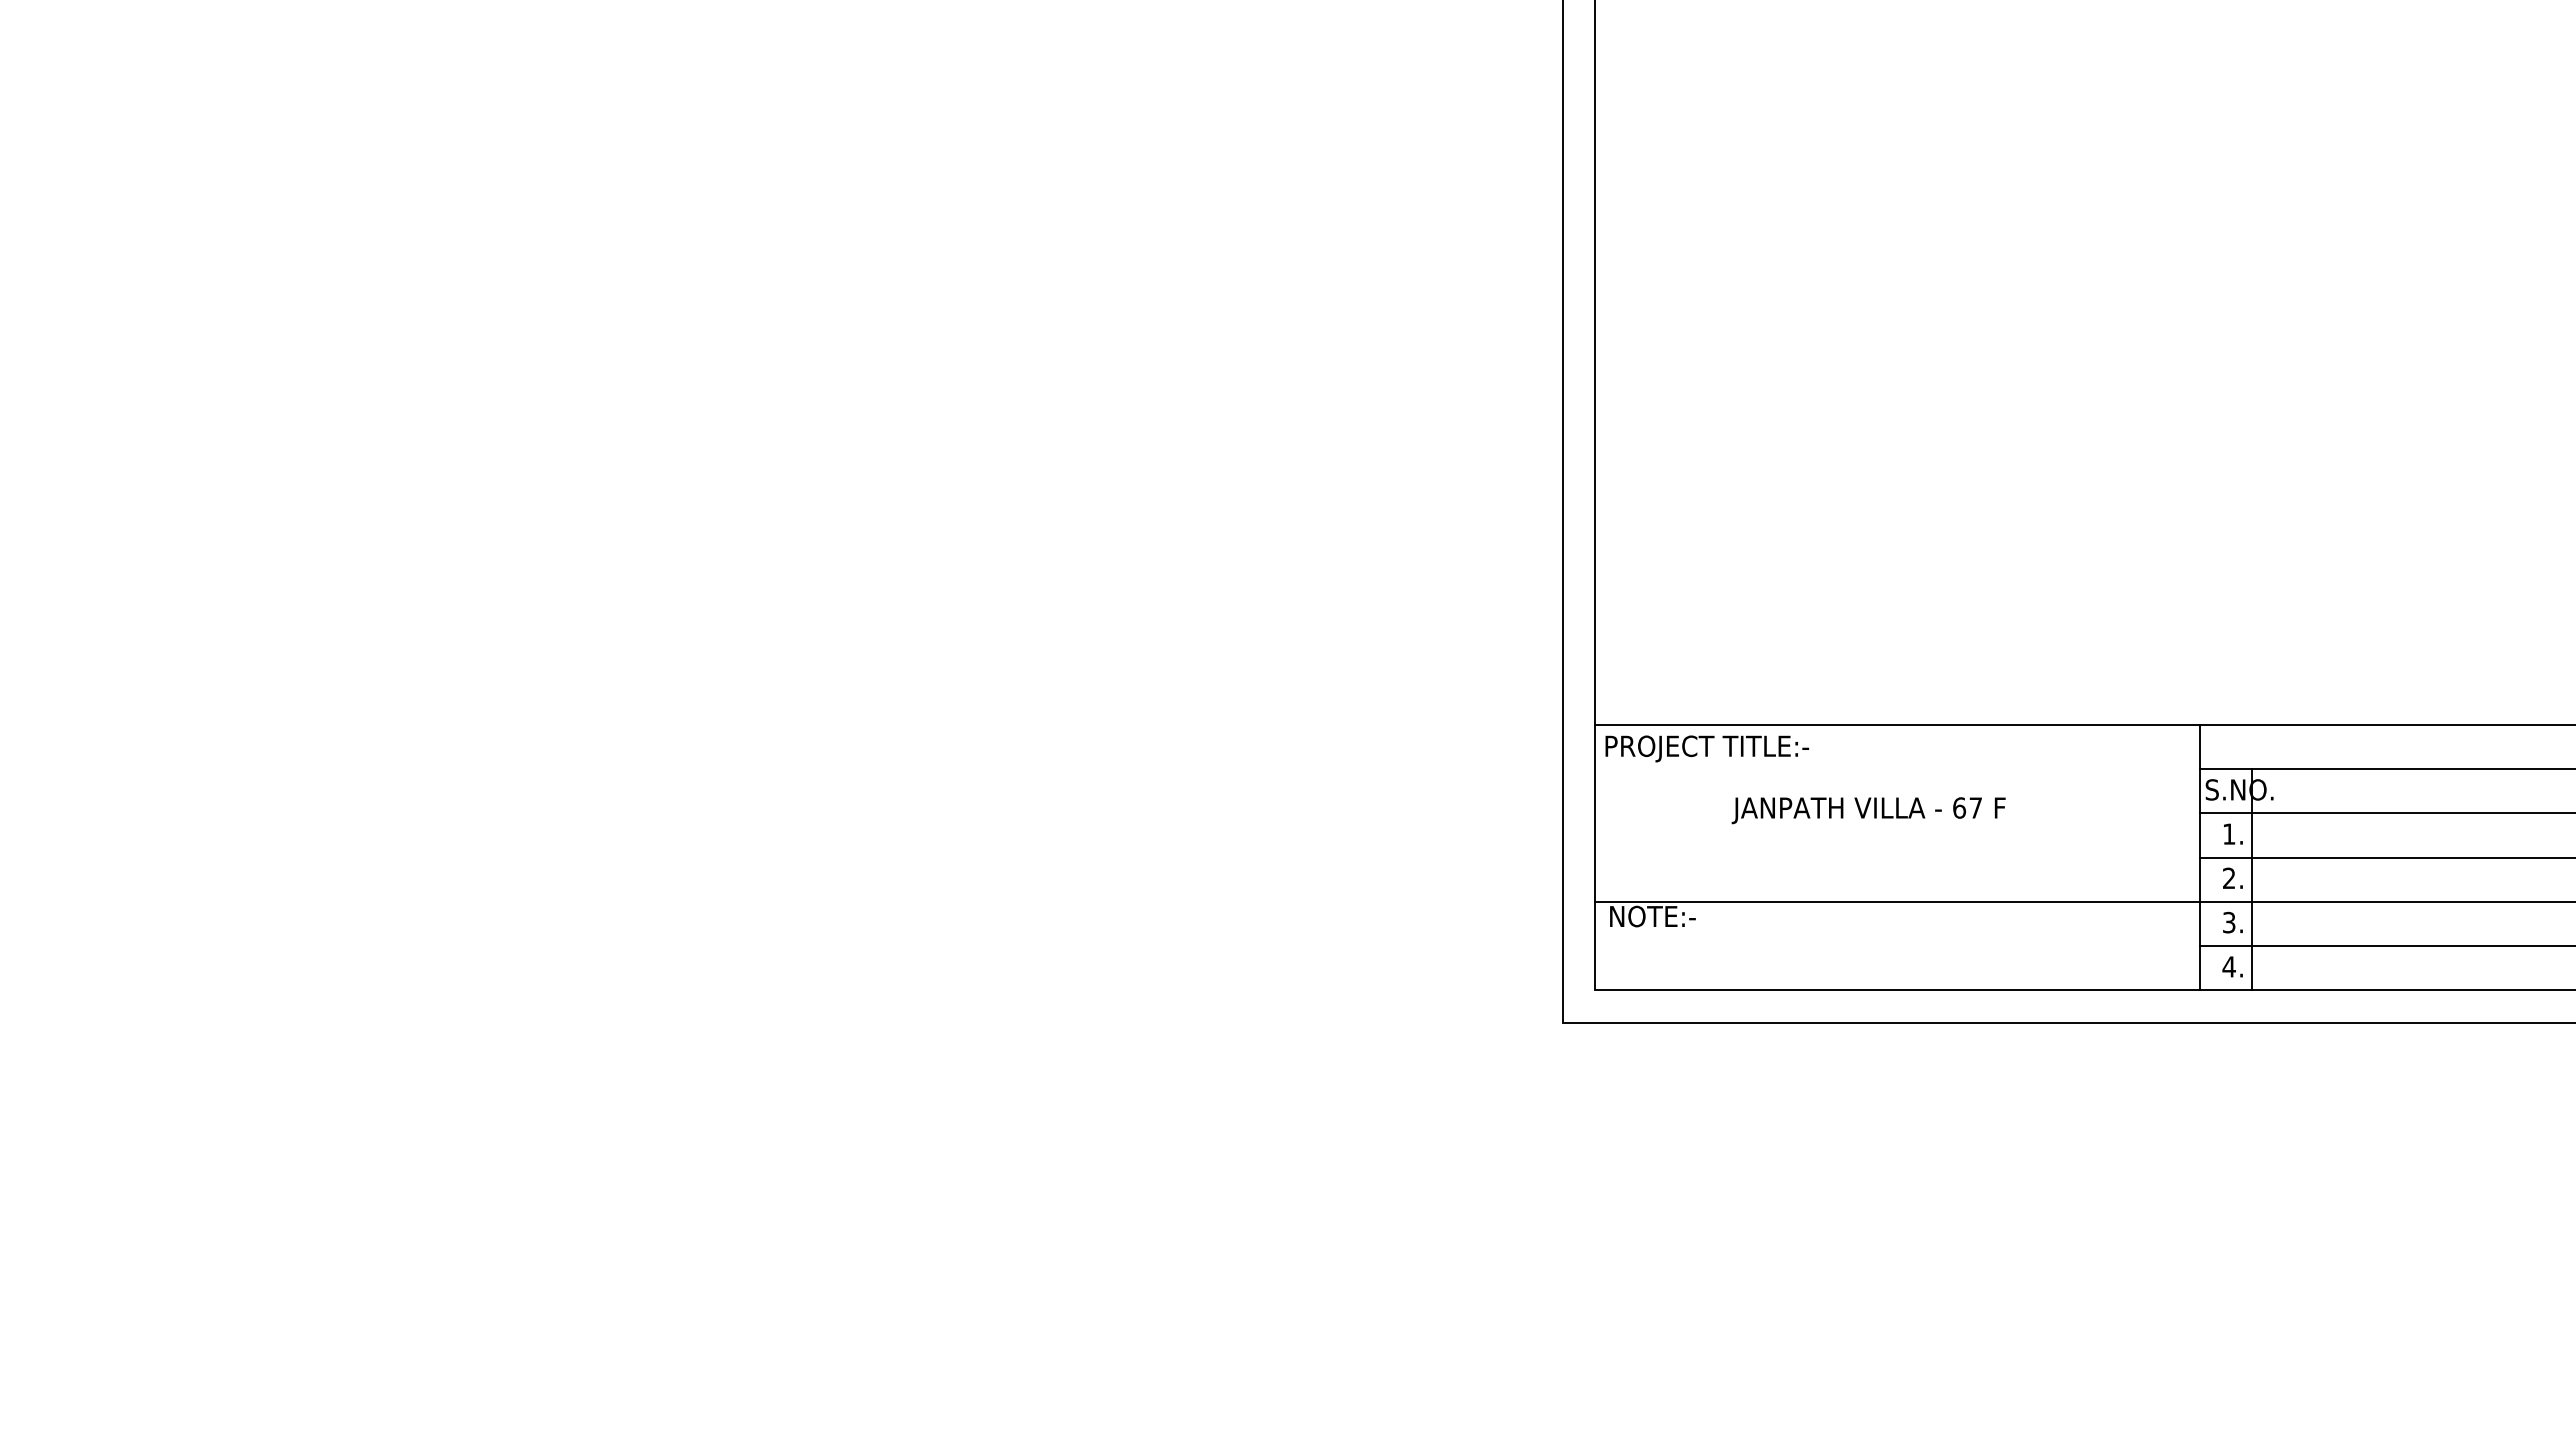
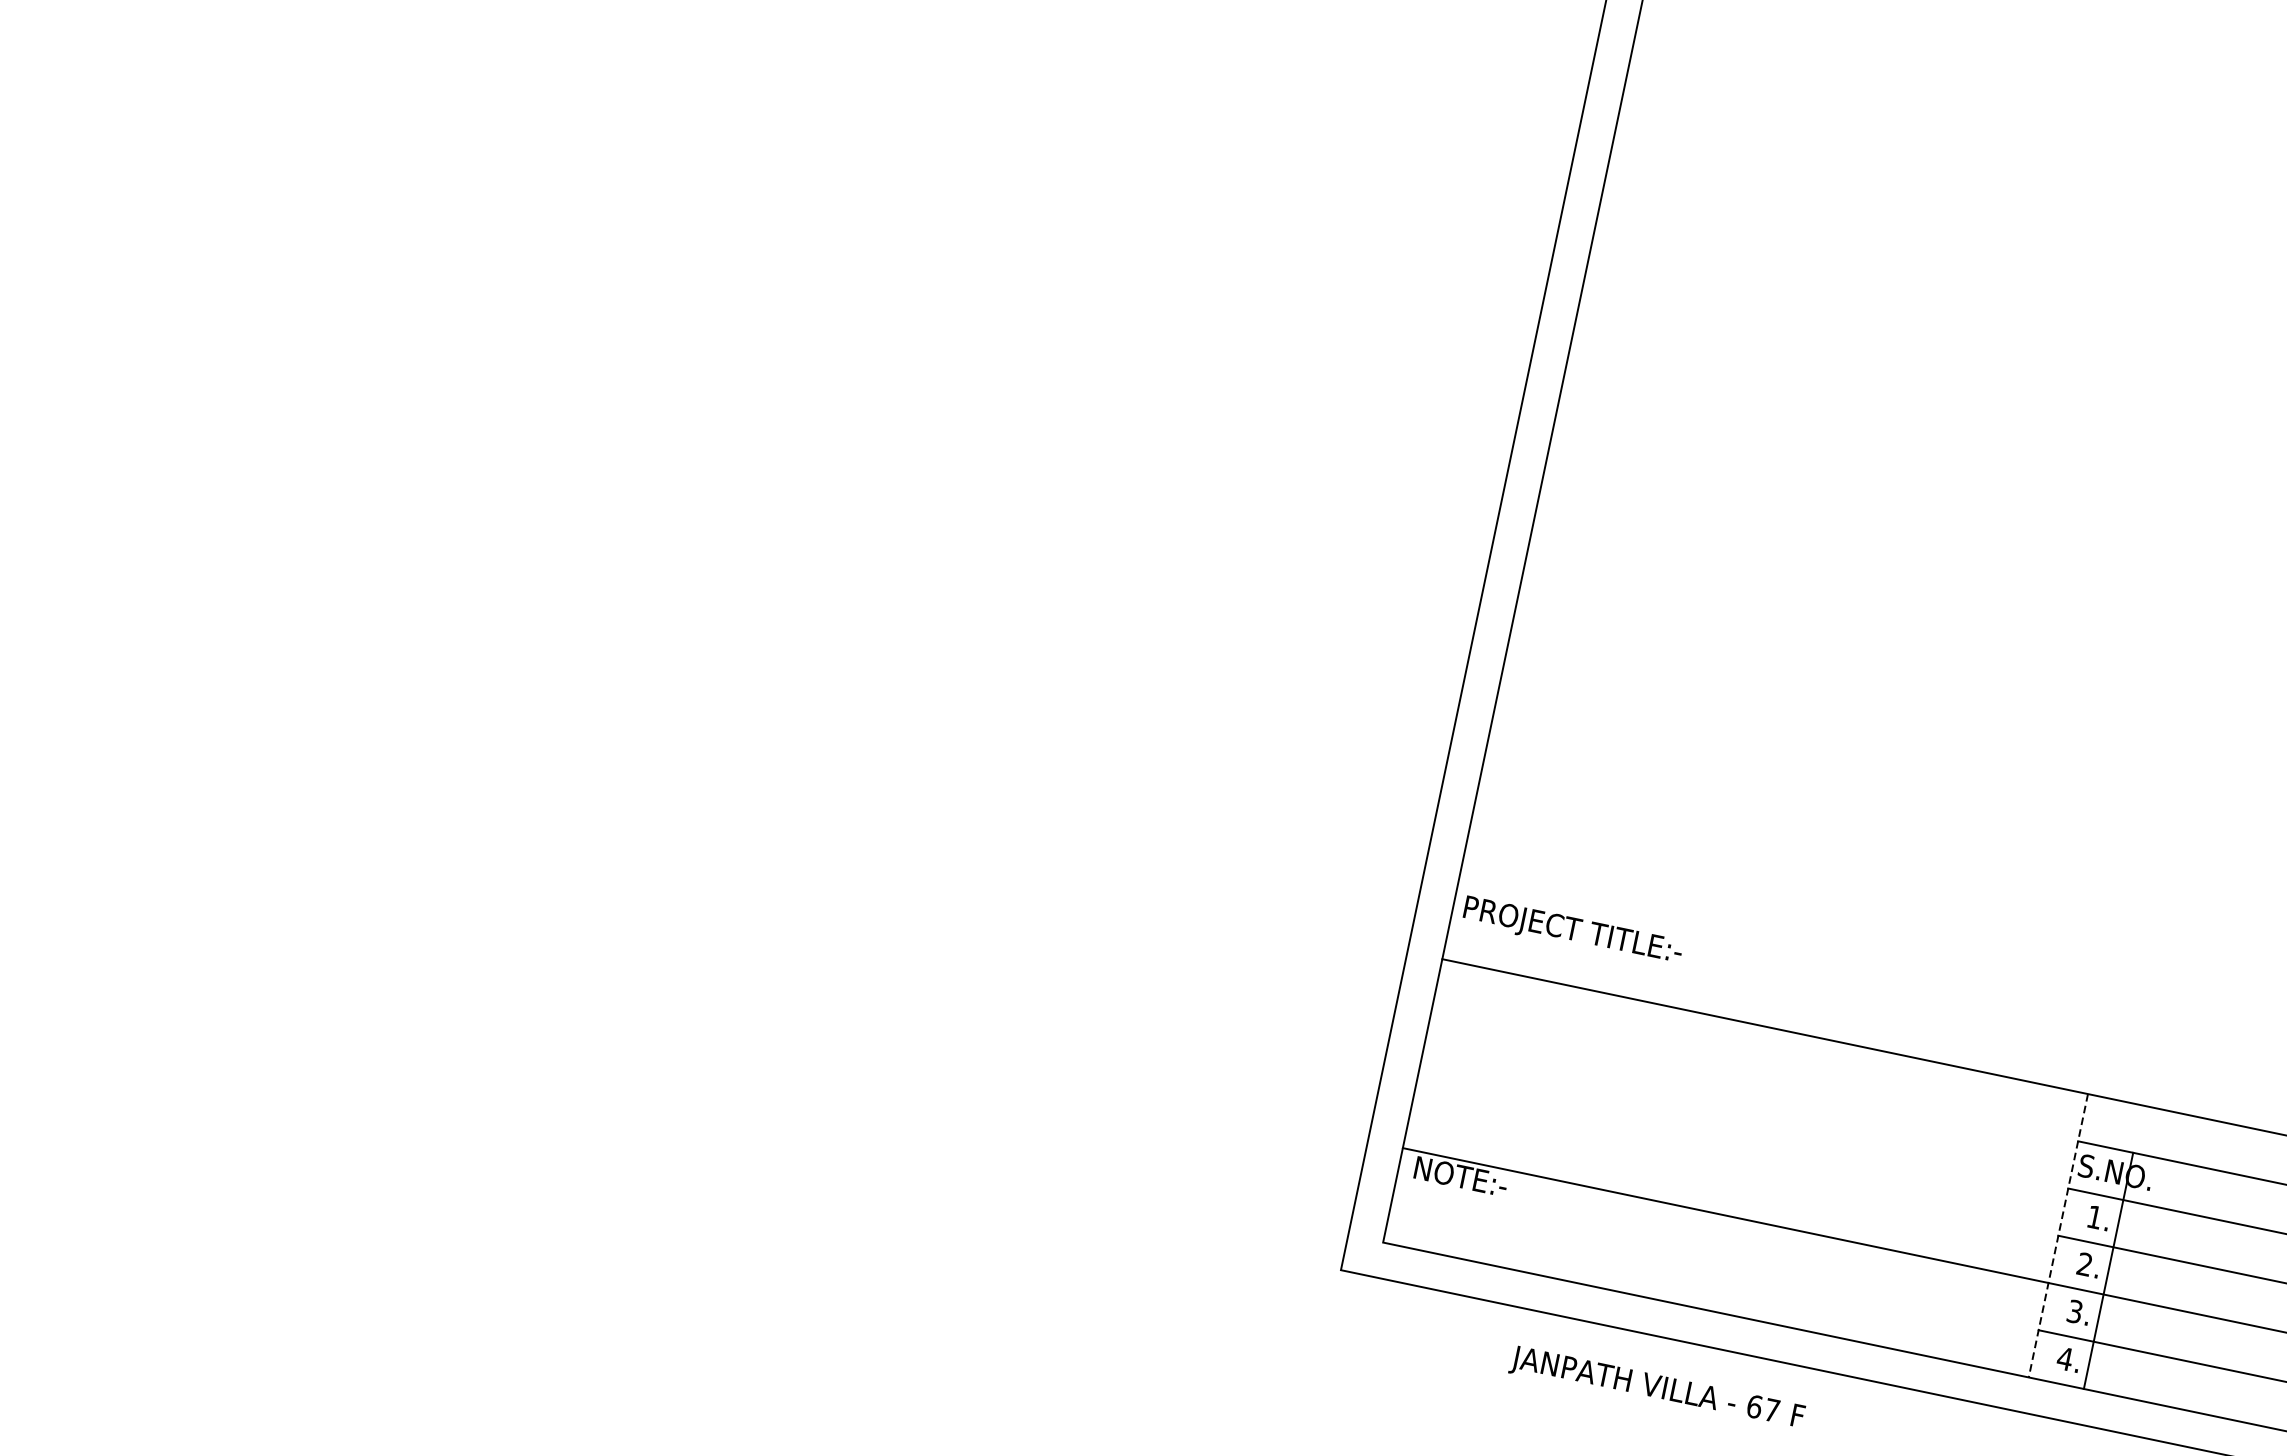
text: (1707, 748) -> (1573, 931), moved
text: (1868, 810) -> (1656, 1389), moved
line: (2200, 857) -> (2058, 1235), solid -> dashed

